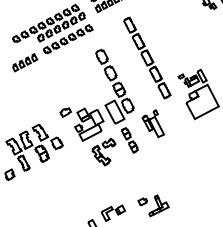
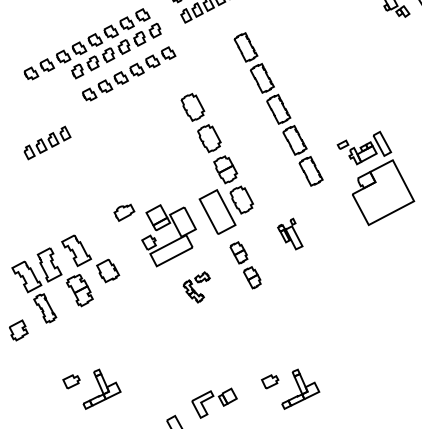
part: (25, 62) -> (48, 142), moved
part: (153, 123) -> (290, 233), size x0.6
part: (103, 151) -> (195, 286), size x0.6
part: (48, 205) -> (91, 388), added

